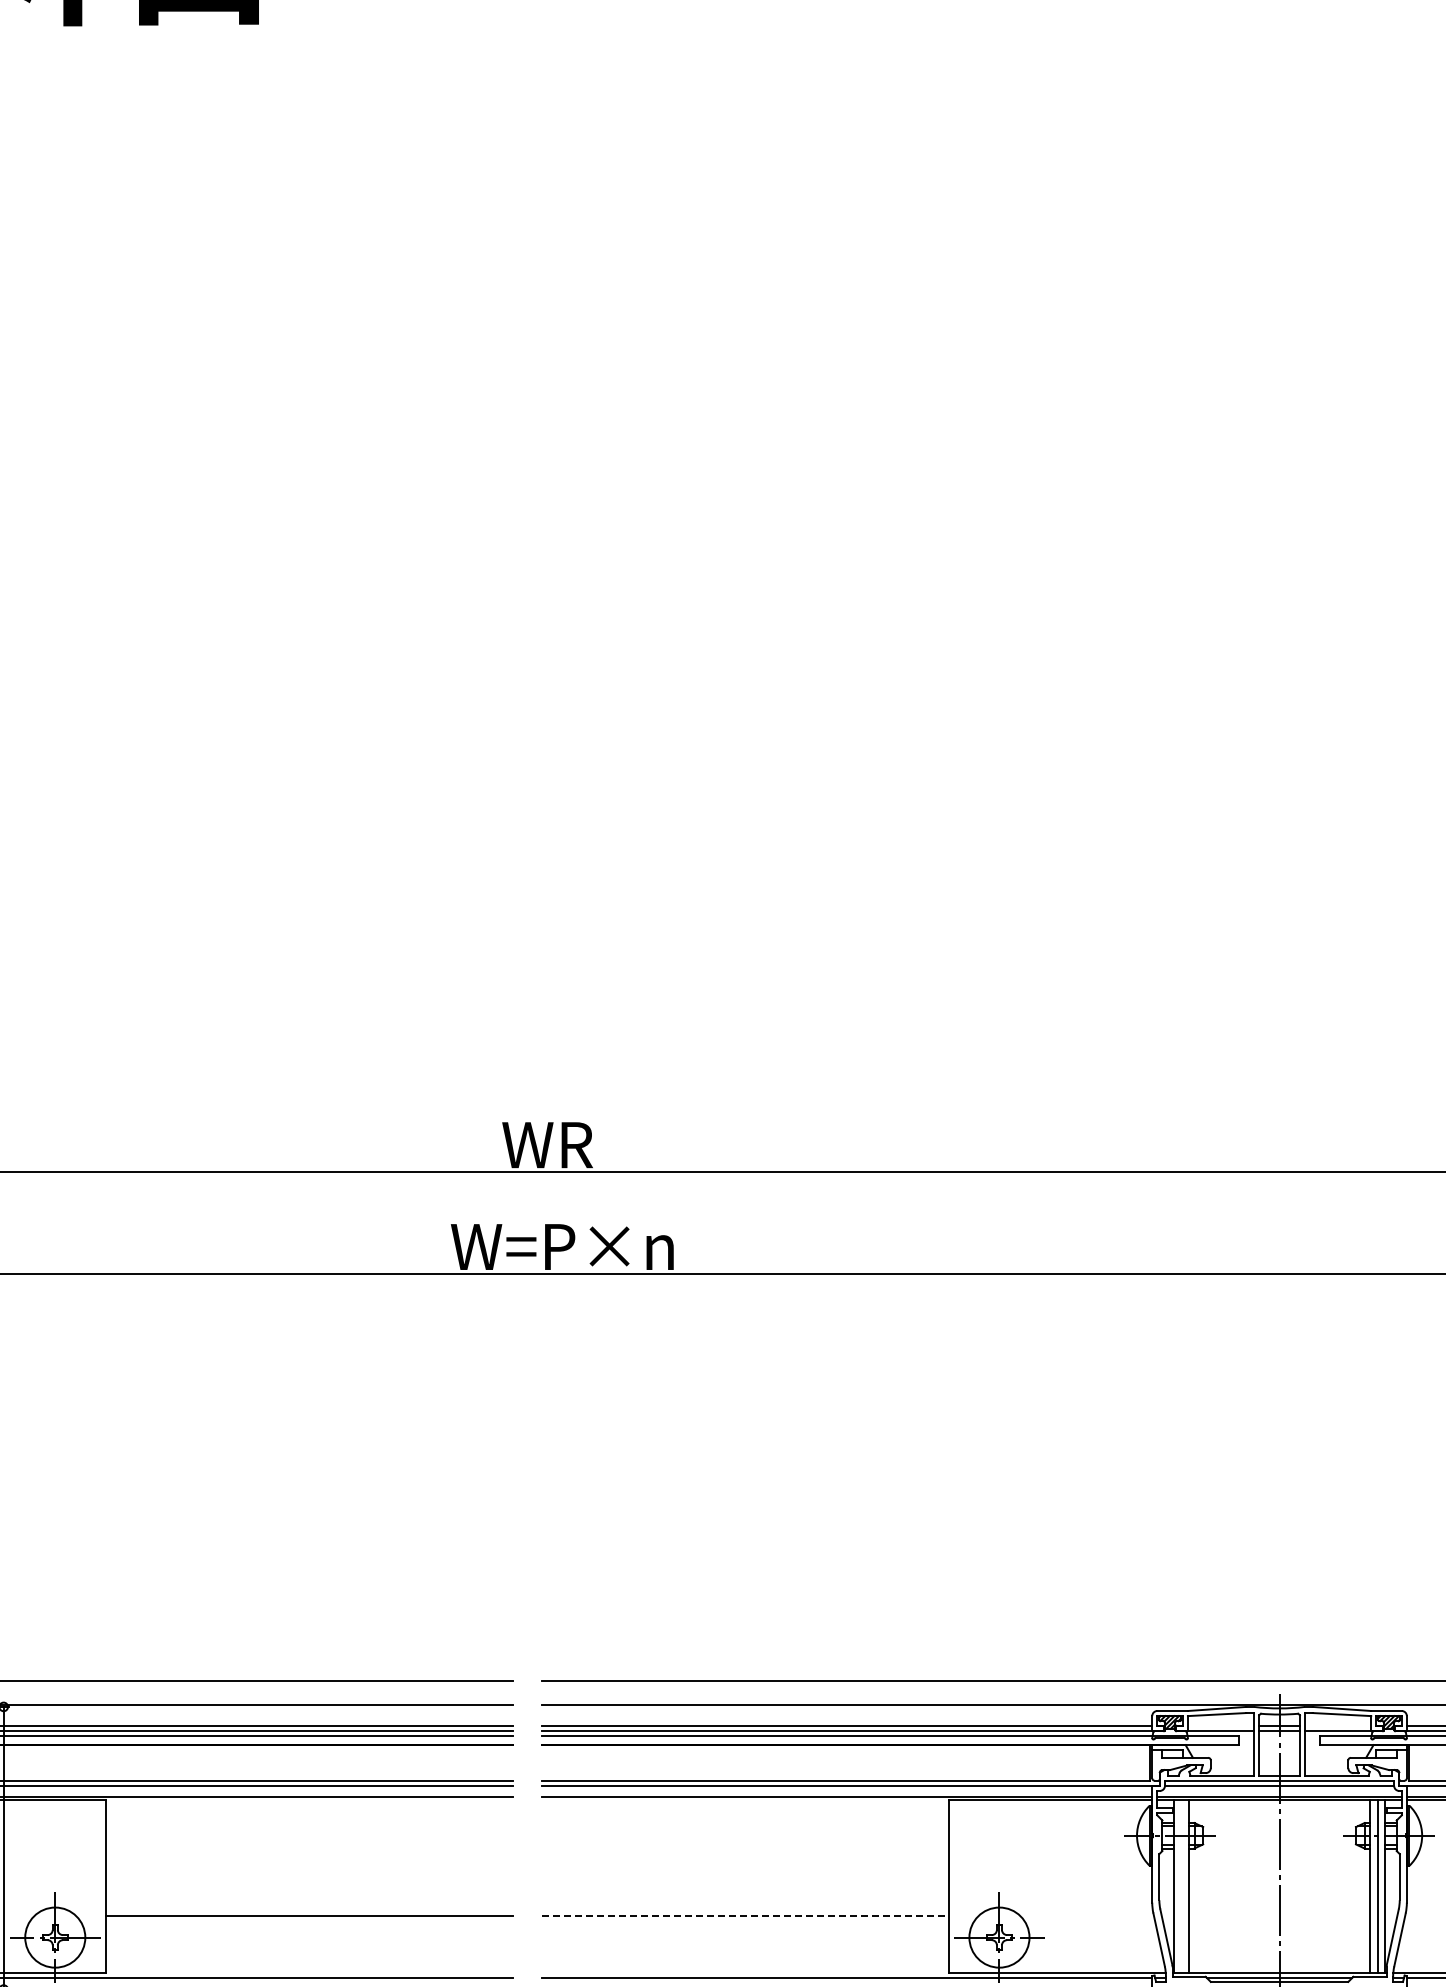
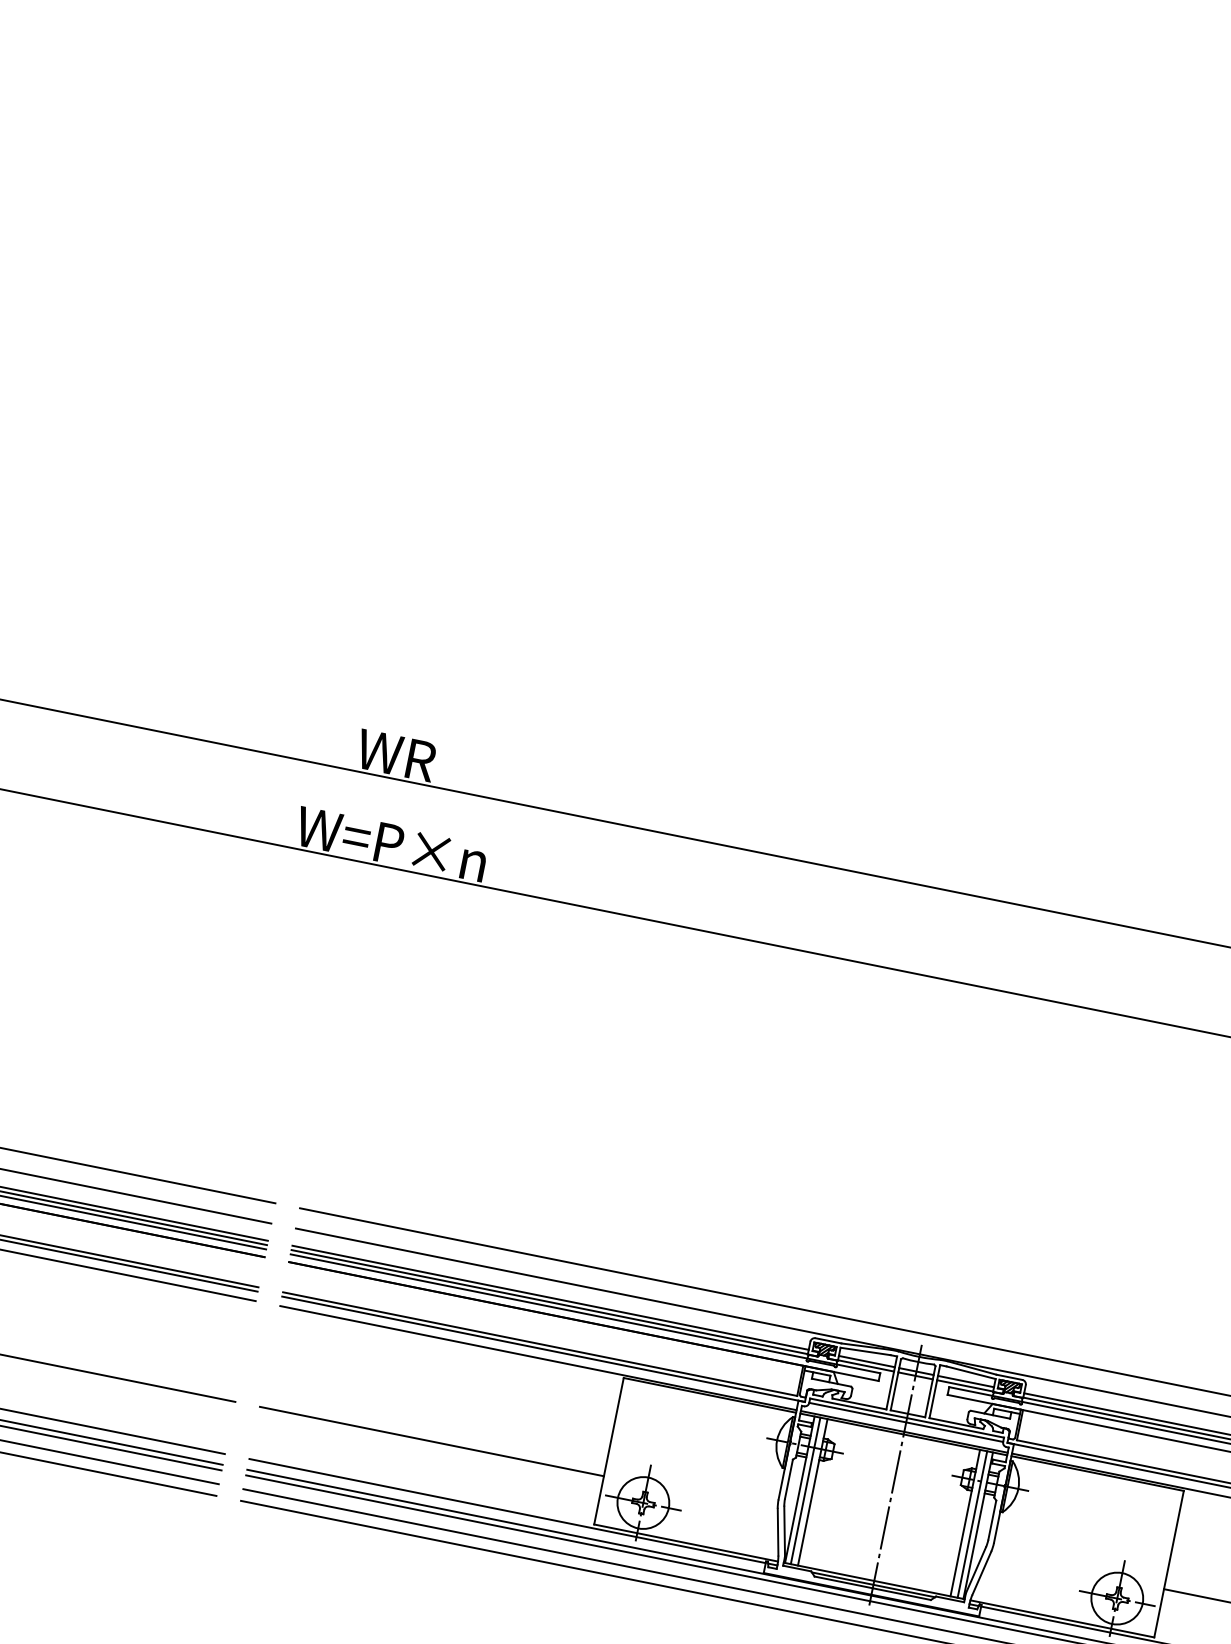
line: (1220, 1725) -> (866, 1361), added
line: (1338, 1725) -> (966, 1381), added
line: (1180, 1886) -> (805, 1490), added
line: (745, 1916) -> (432, 1441), dashed -> solid

